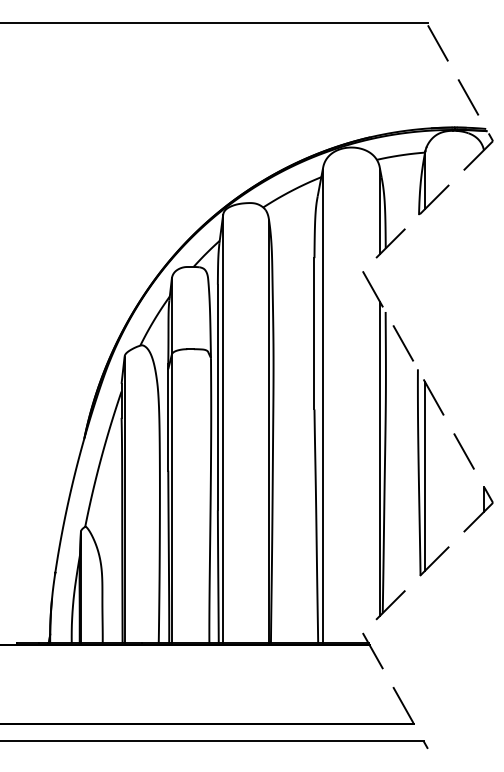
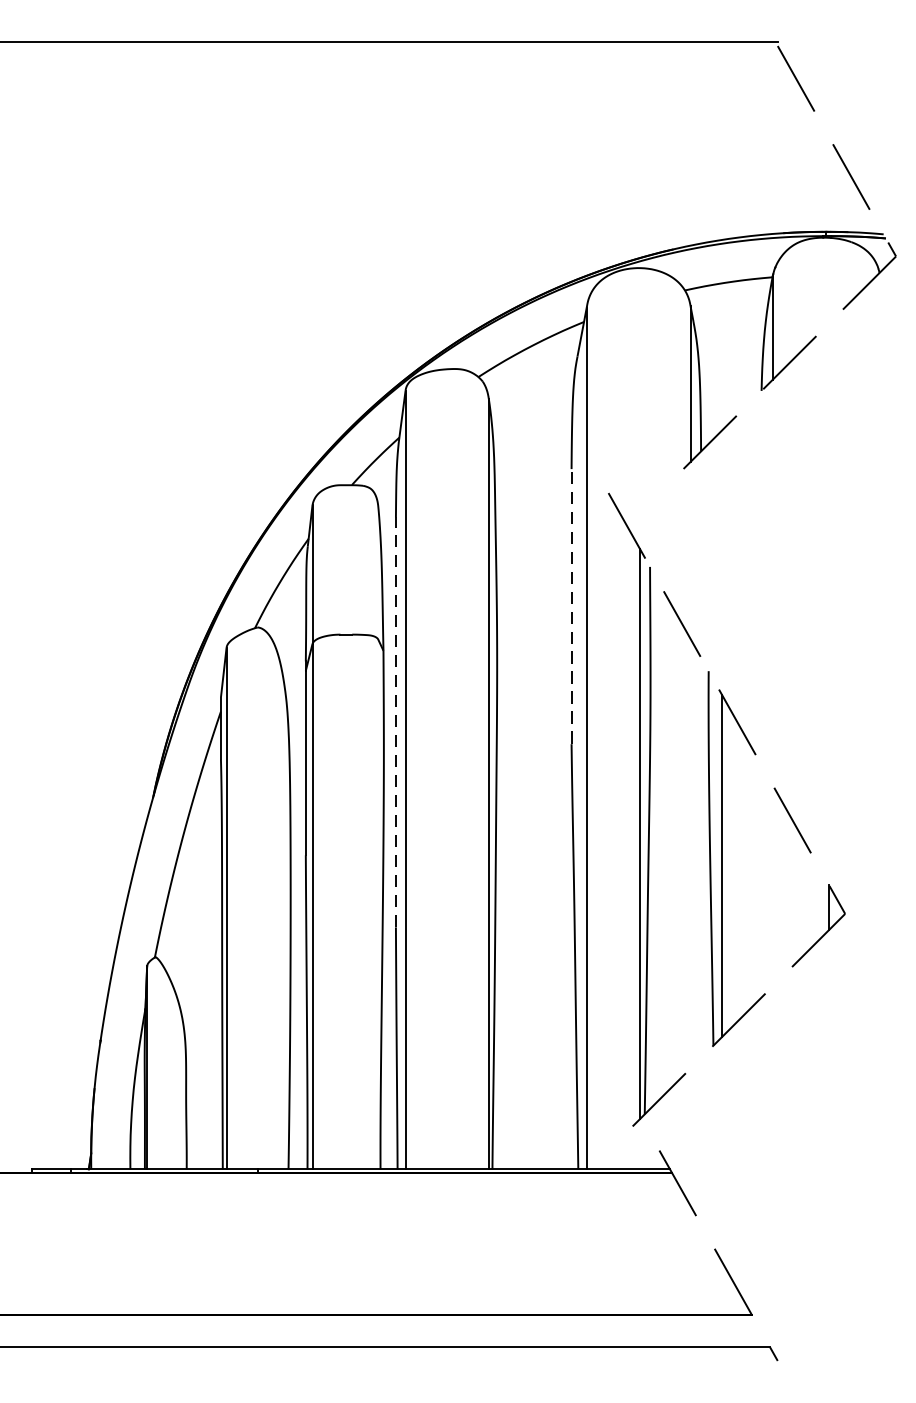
line: (314, 333) -> (571, 606), solid -> dashed
line: (217, 397) -> (395, 722), solid -> dashed
part: (427, 445) -> (726, 809), moved

